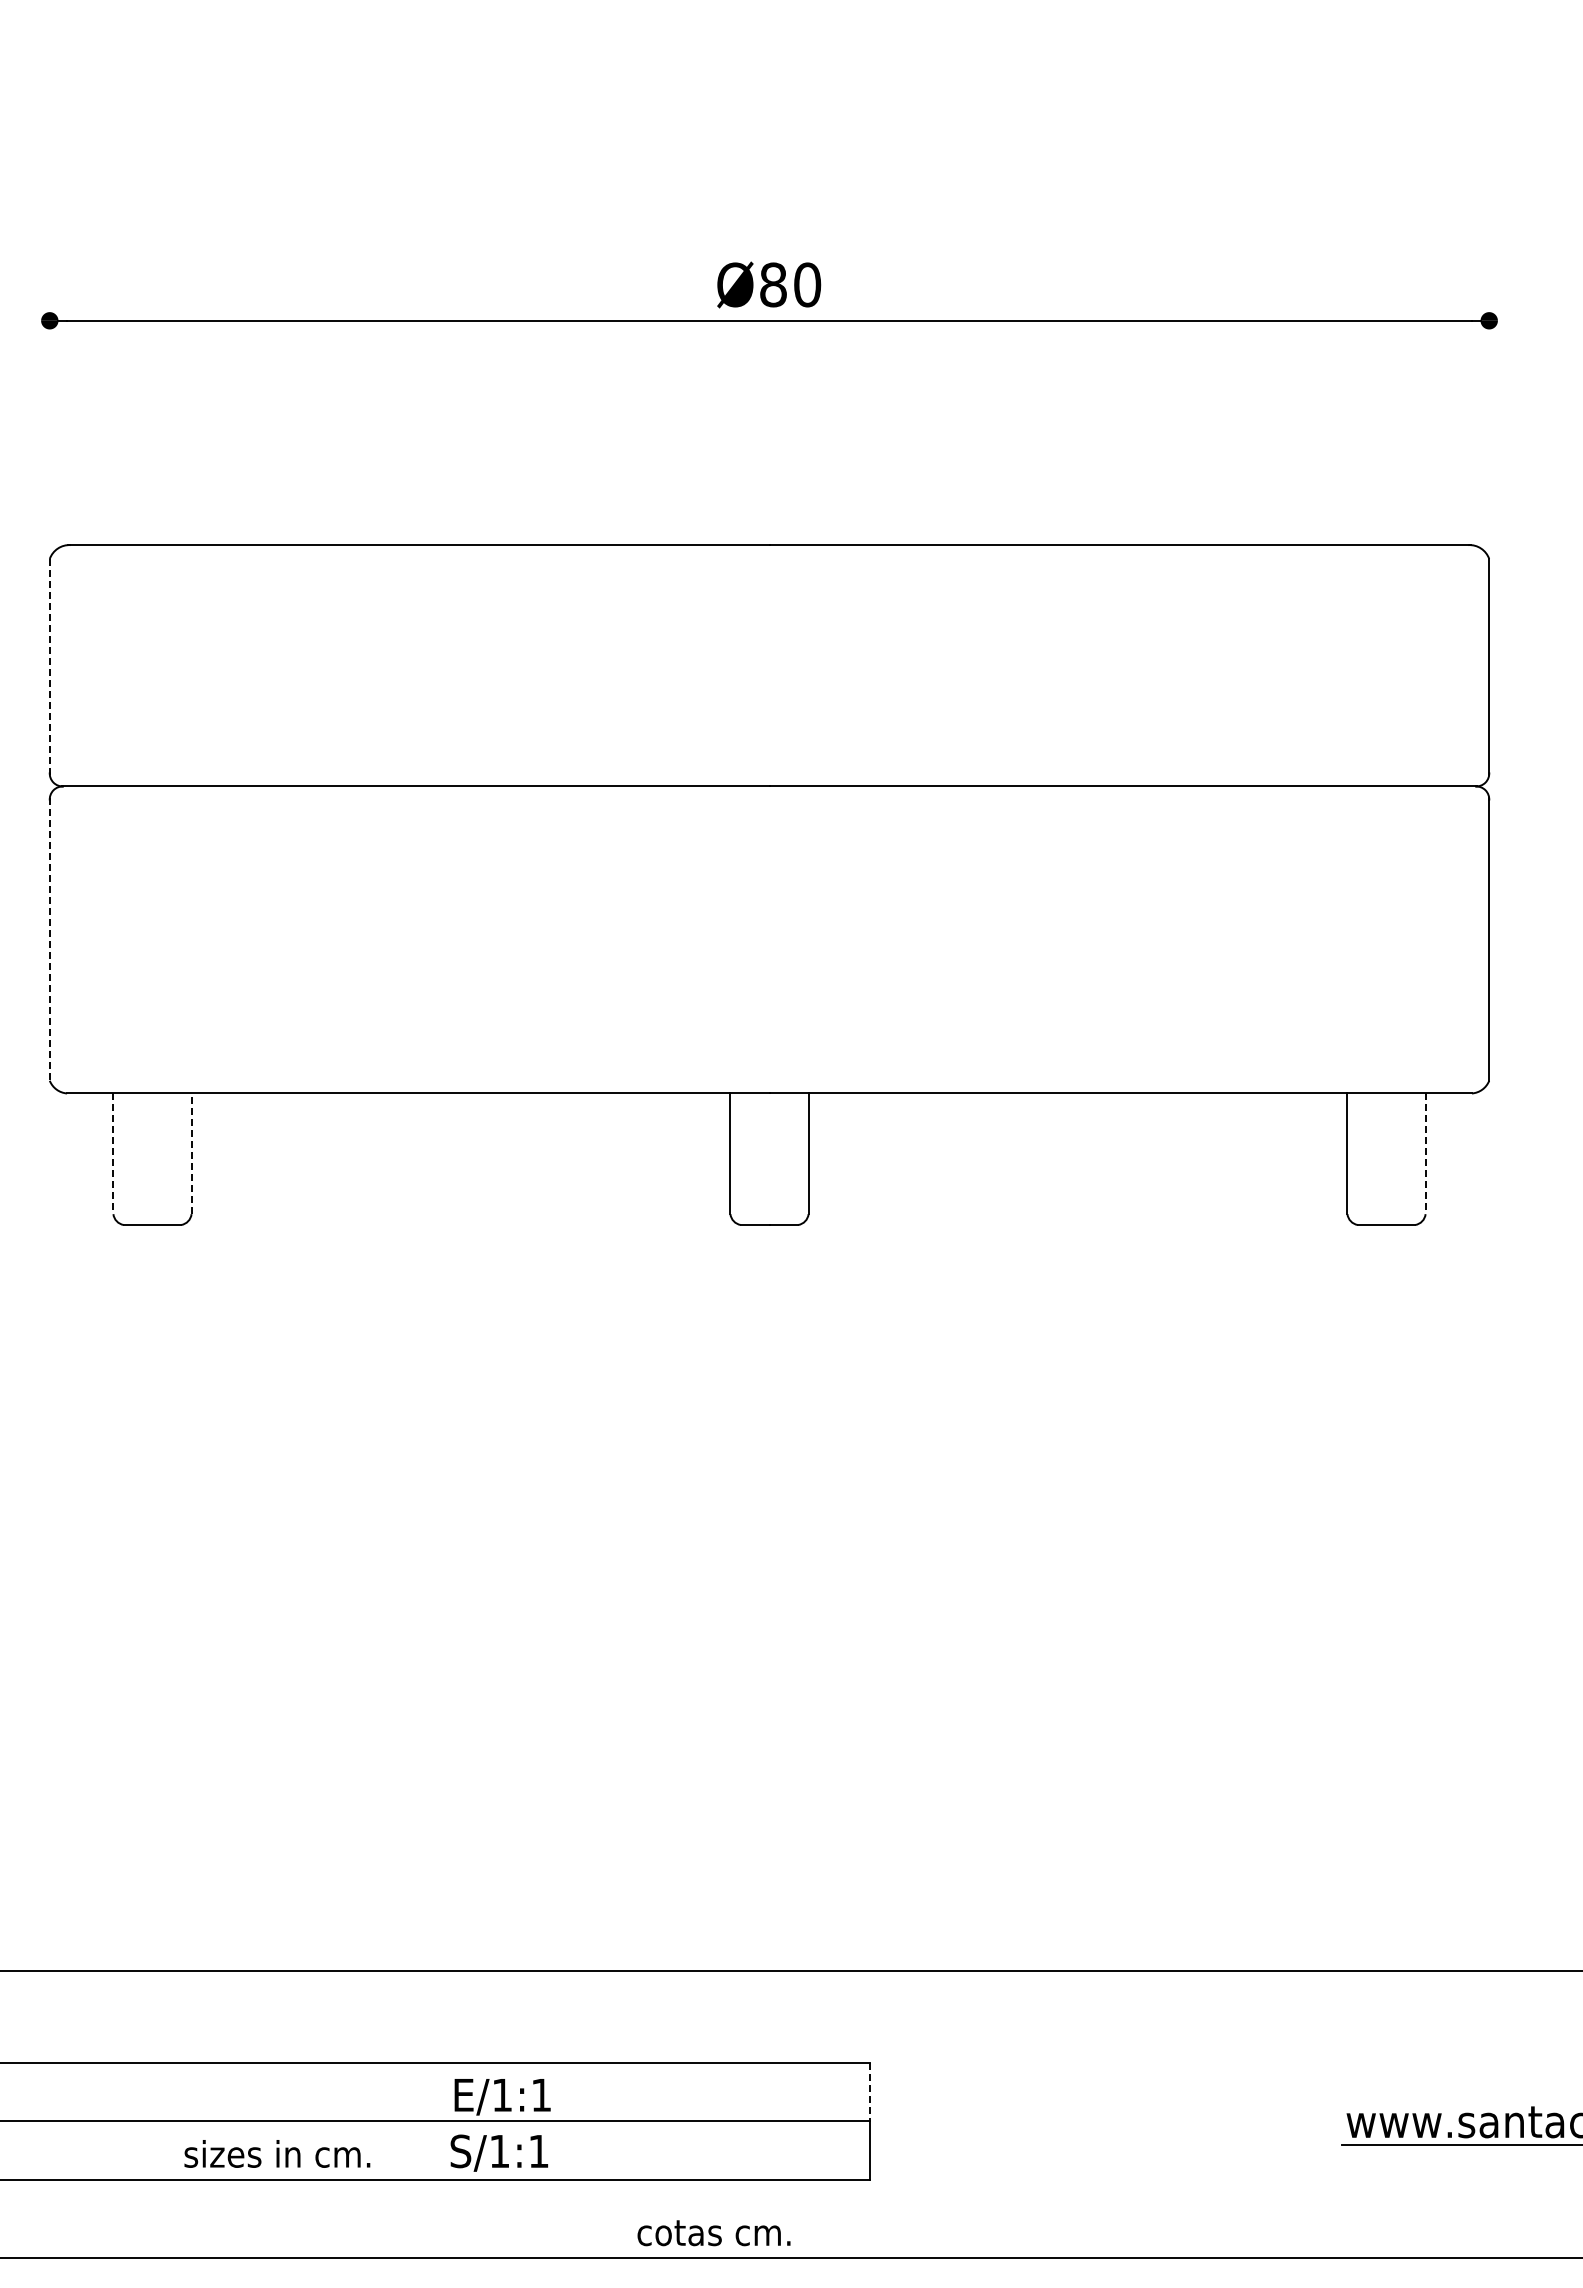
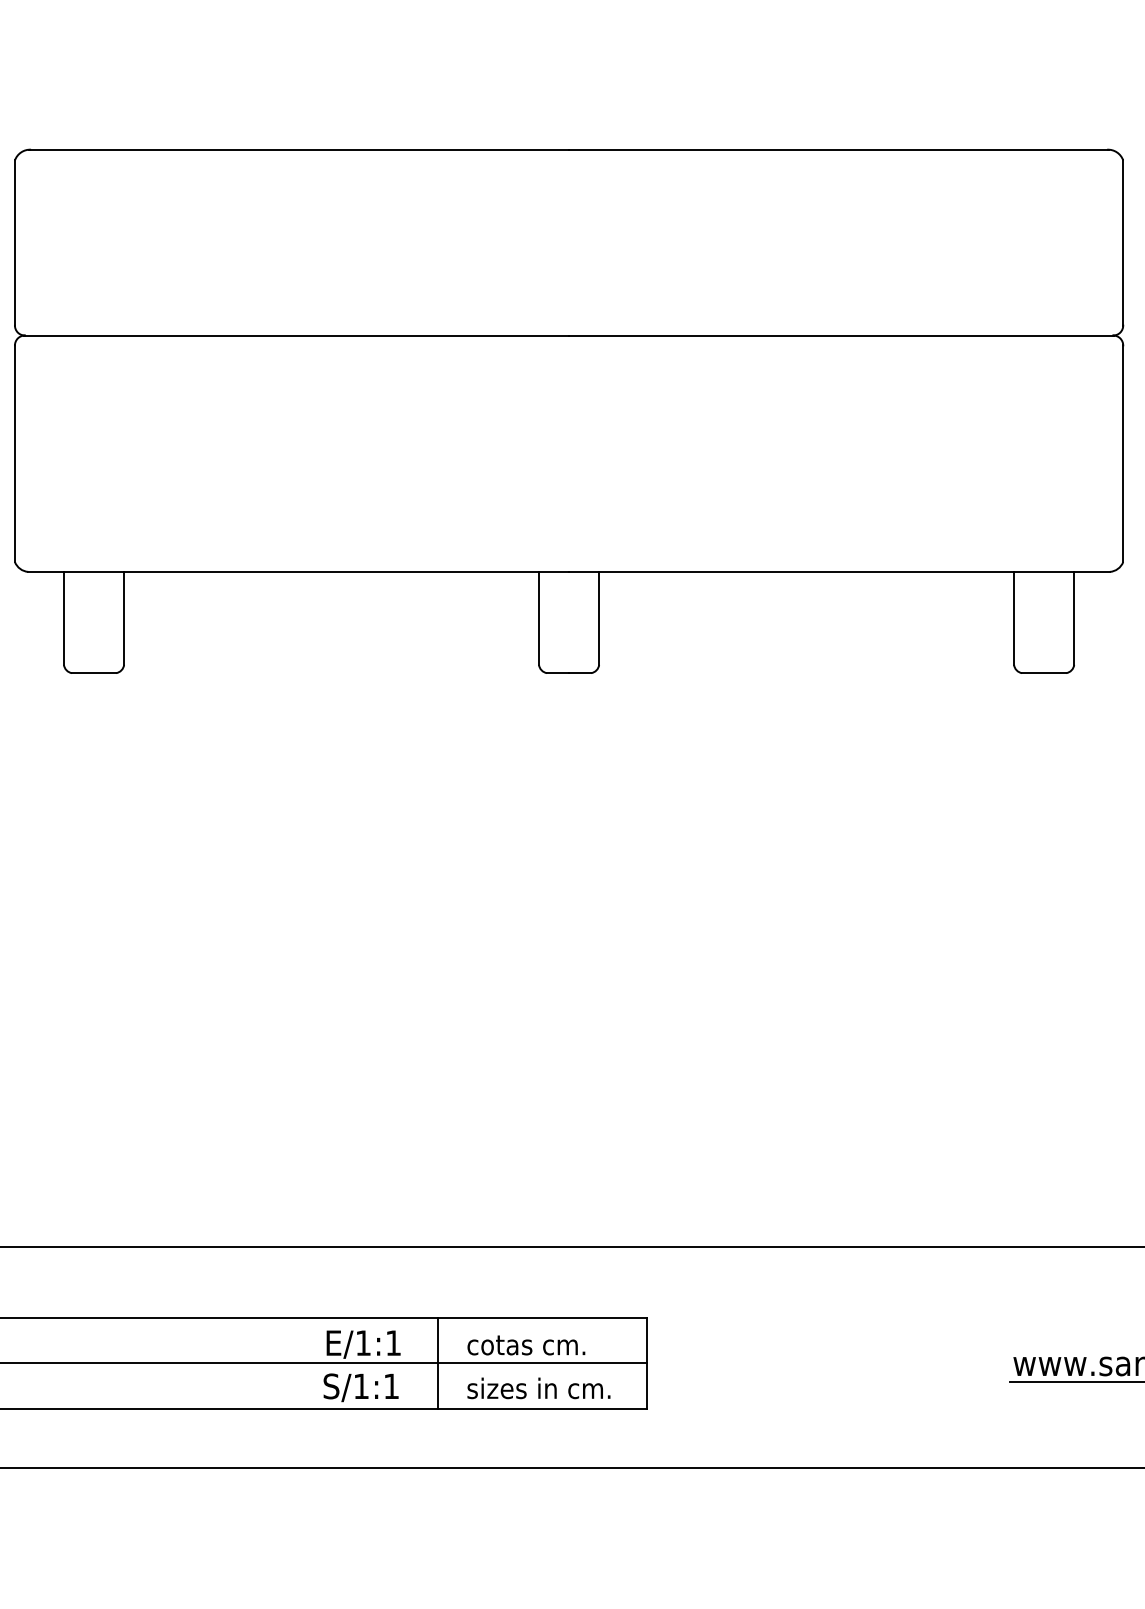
line: (49, 666) -> (14, 243), dashed -> solid
line: (49, 940) -> (14, 454), dashed -> solid
line: (191, 1153) -> (124, 618), dashed -> solid
line: (113, 1154) -> (64, 618), dashed -> solid
line: (1425, 1154) -> (1074, 618), dashed -> solid
line: (870, 2092) -> (646, 1341), dashed -> solid
line: (598, 2121) -> (437, 1363), added
text: (277, 2153) -> (539, 1388), moved
text: (713, 2233) -> (525, 1345), moved

